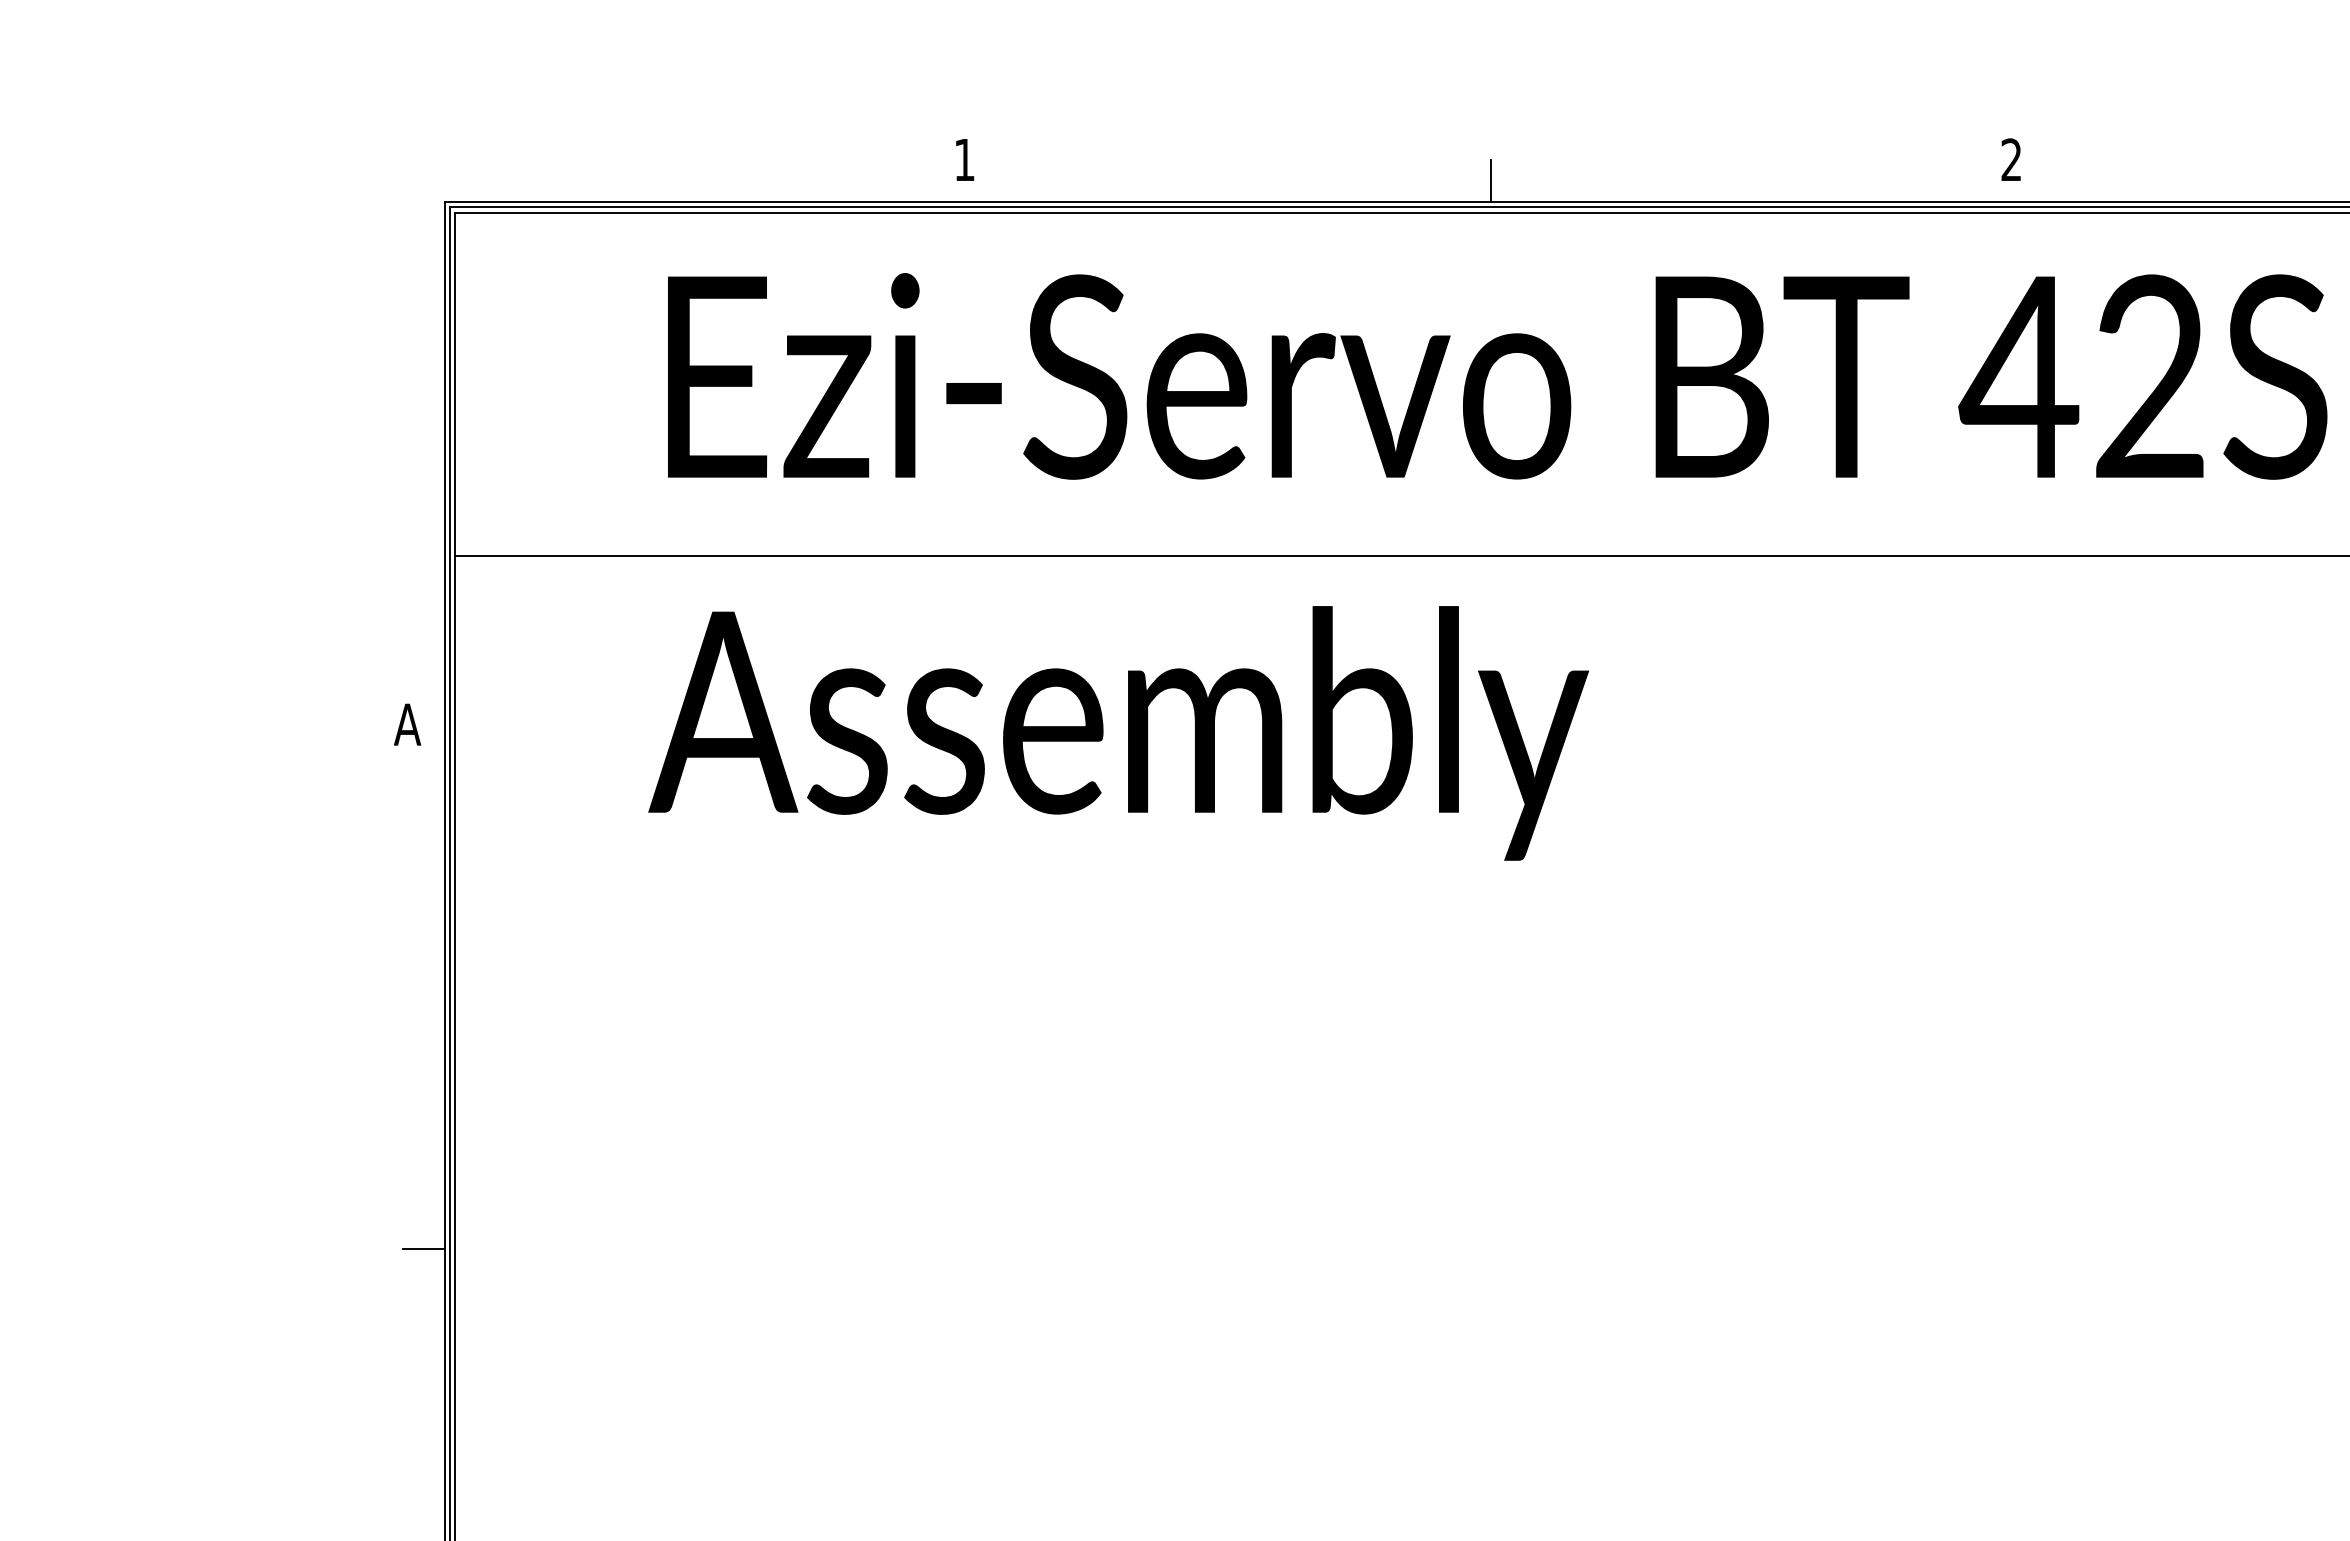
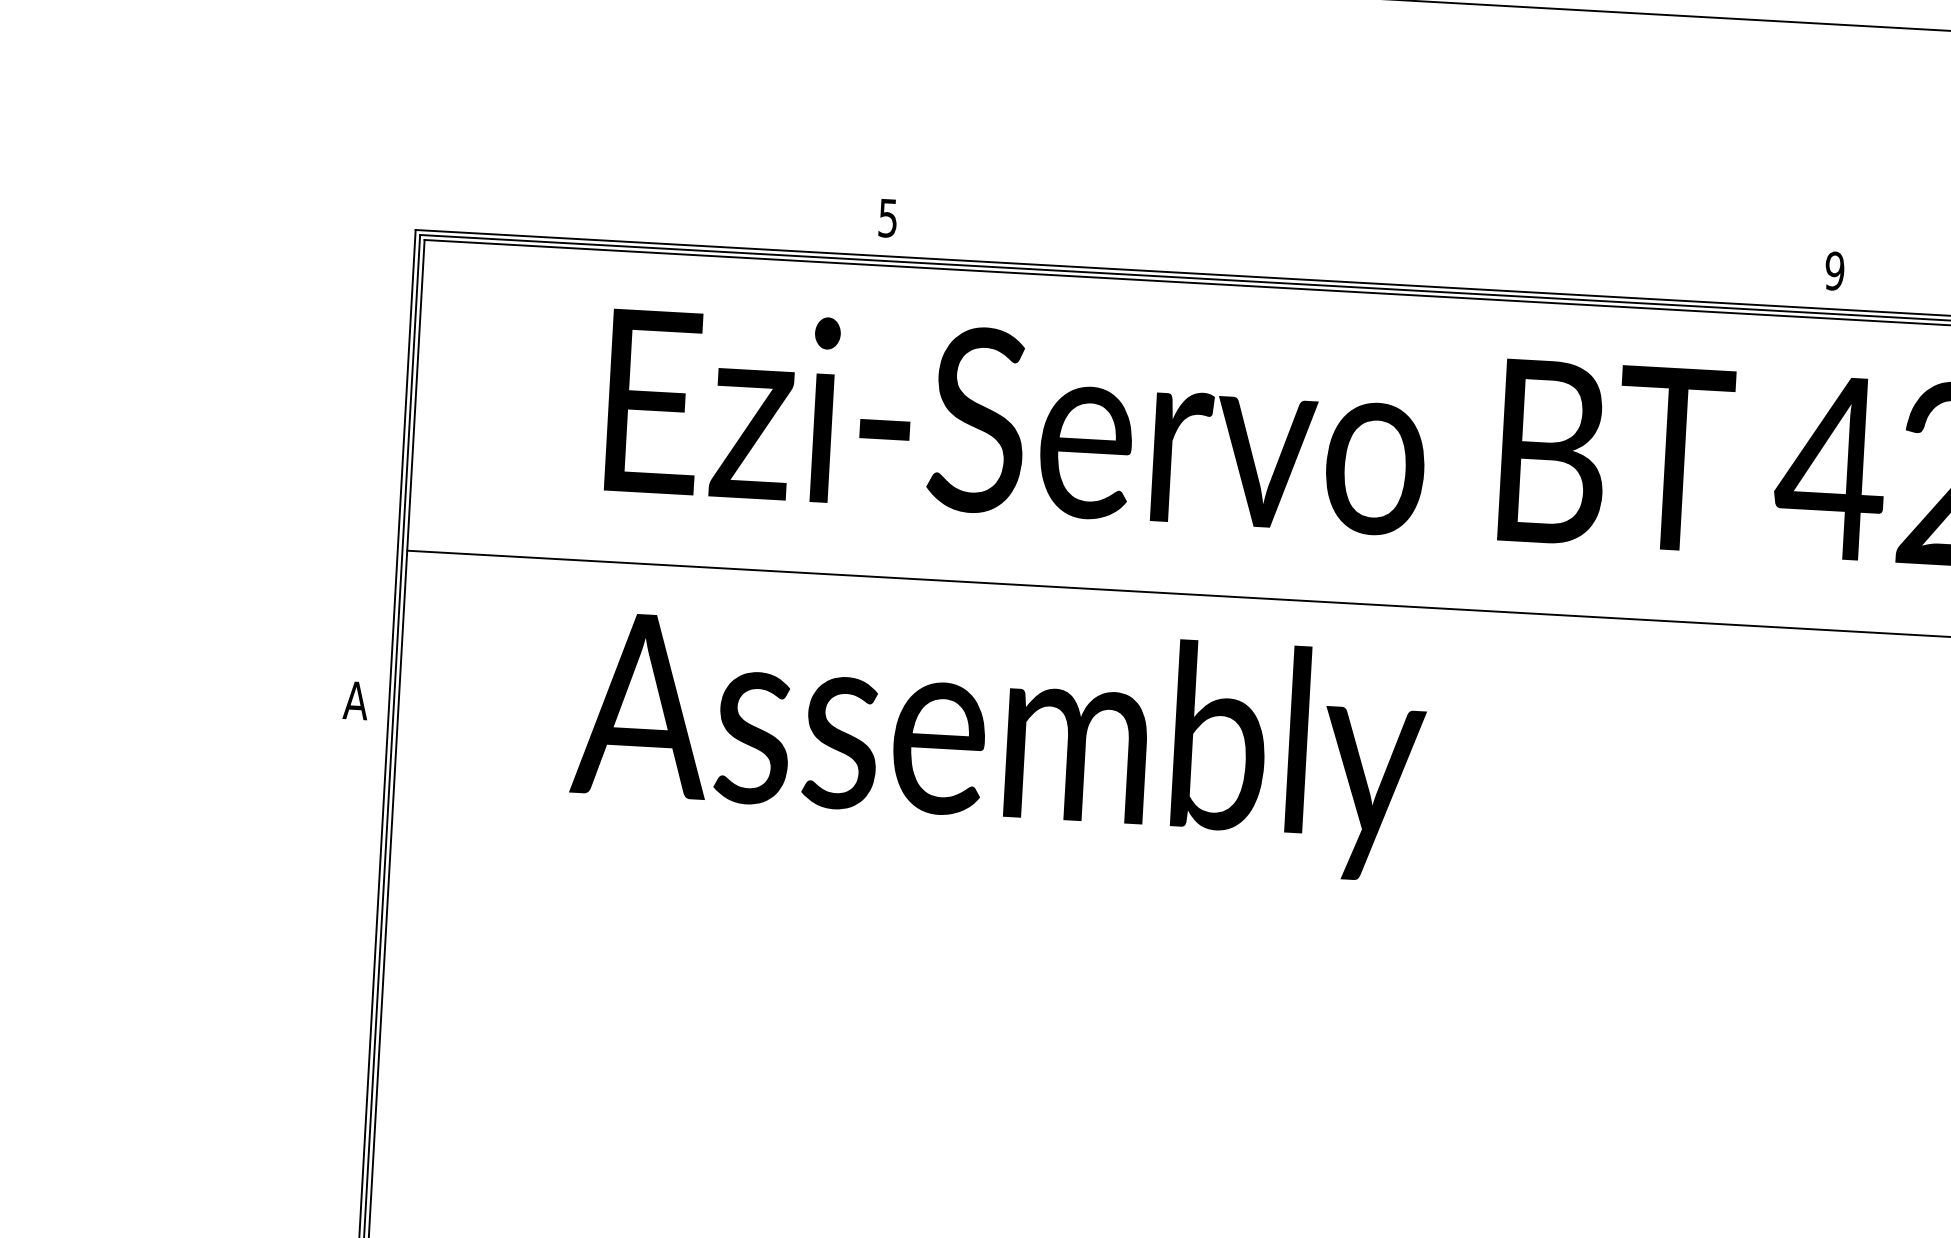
text: (2011, 159) -> (1834, 270), 2 -> 9
text: (964, 160) -> (887, 218), 1 -> 5
line: (1491, 181) -> (1363, 264), removed
line: (423, 1248) -> (343, 1175), removed

